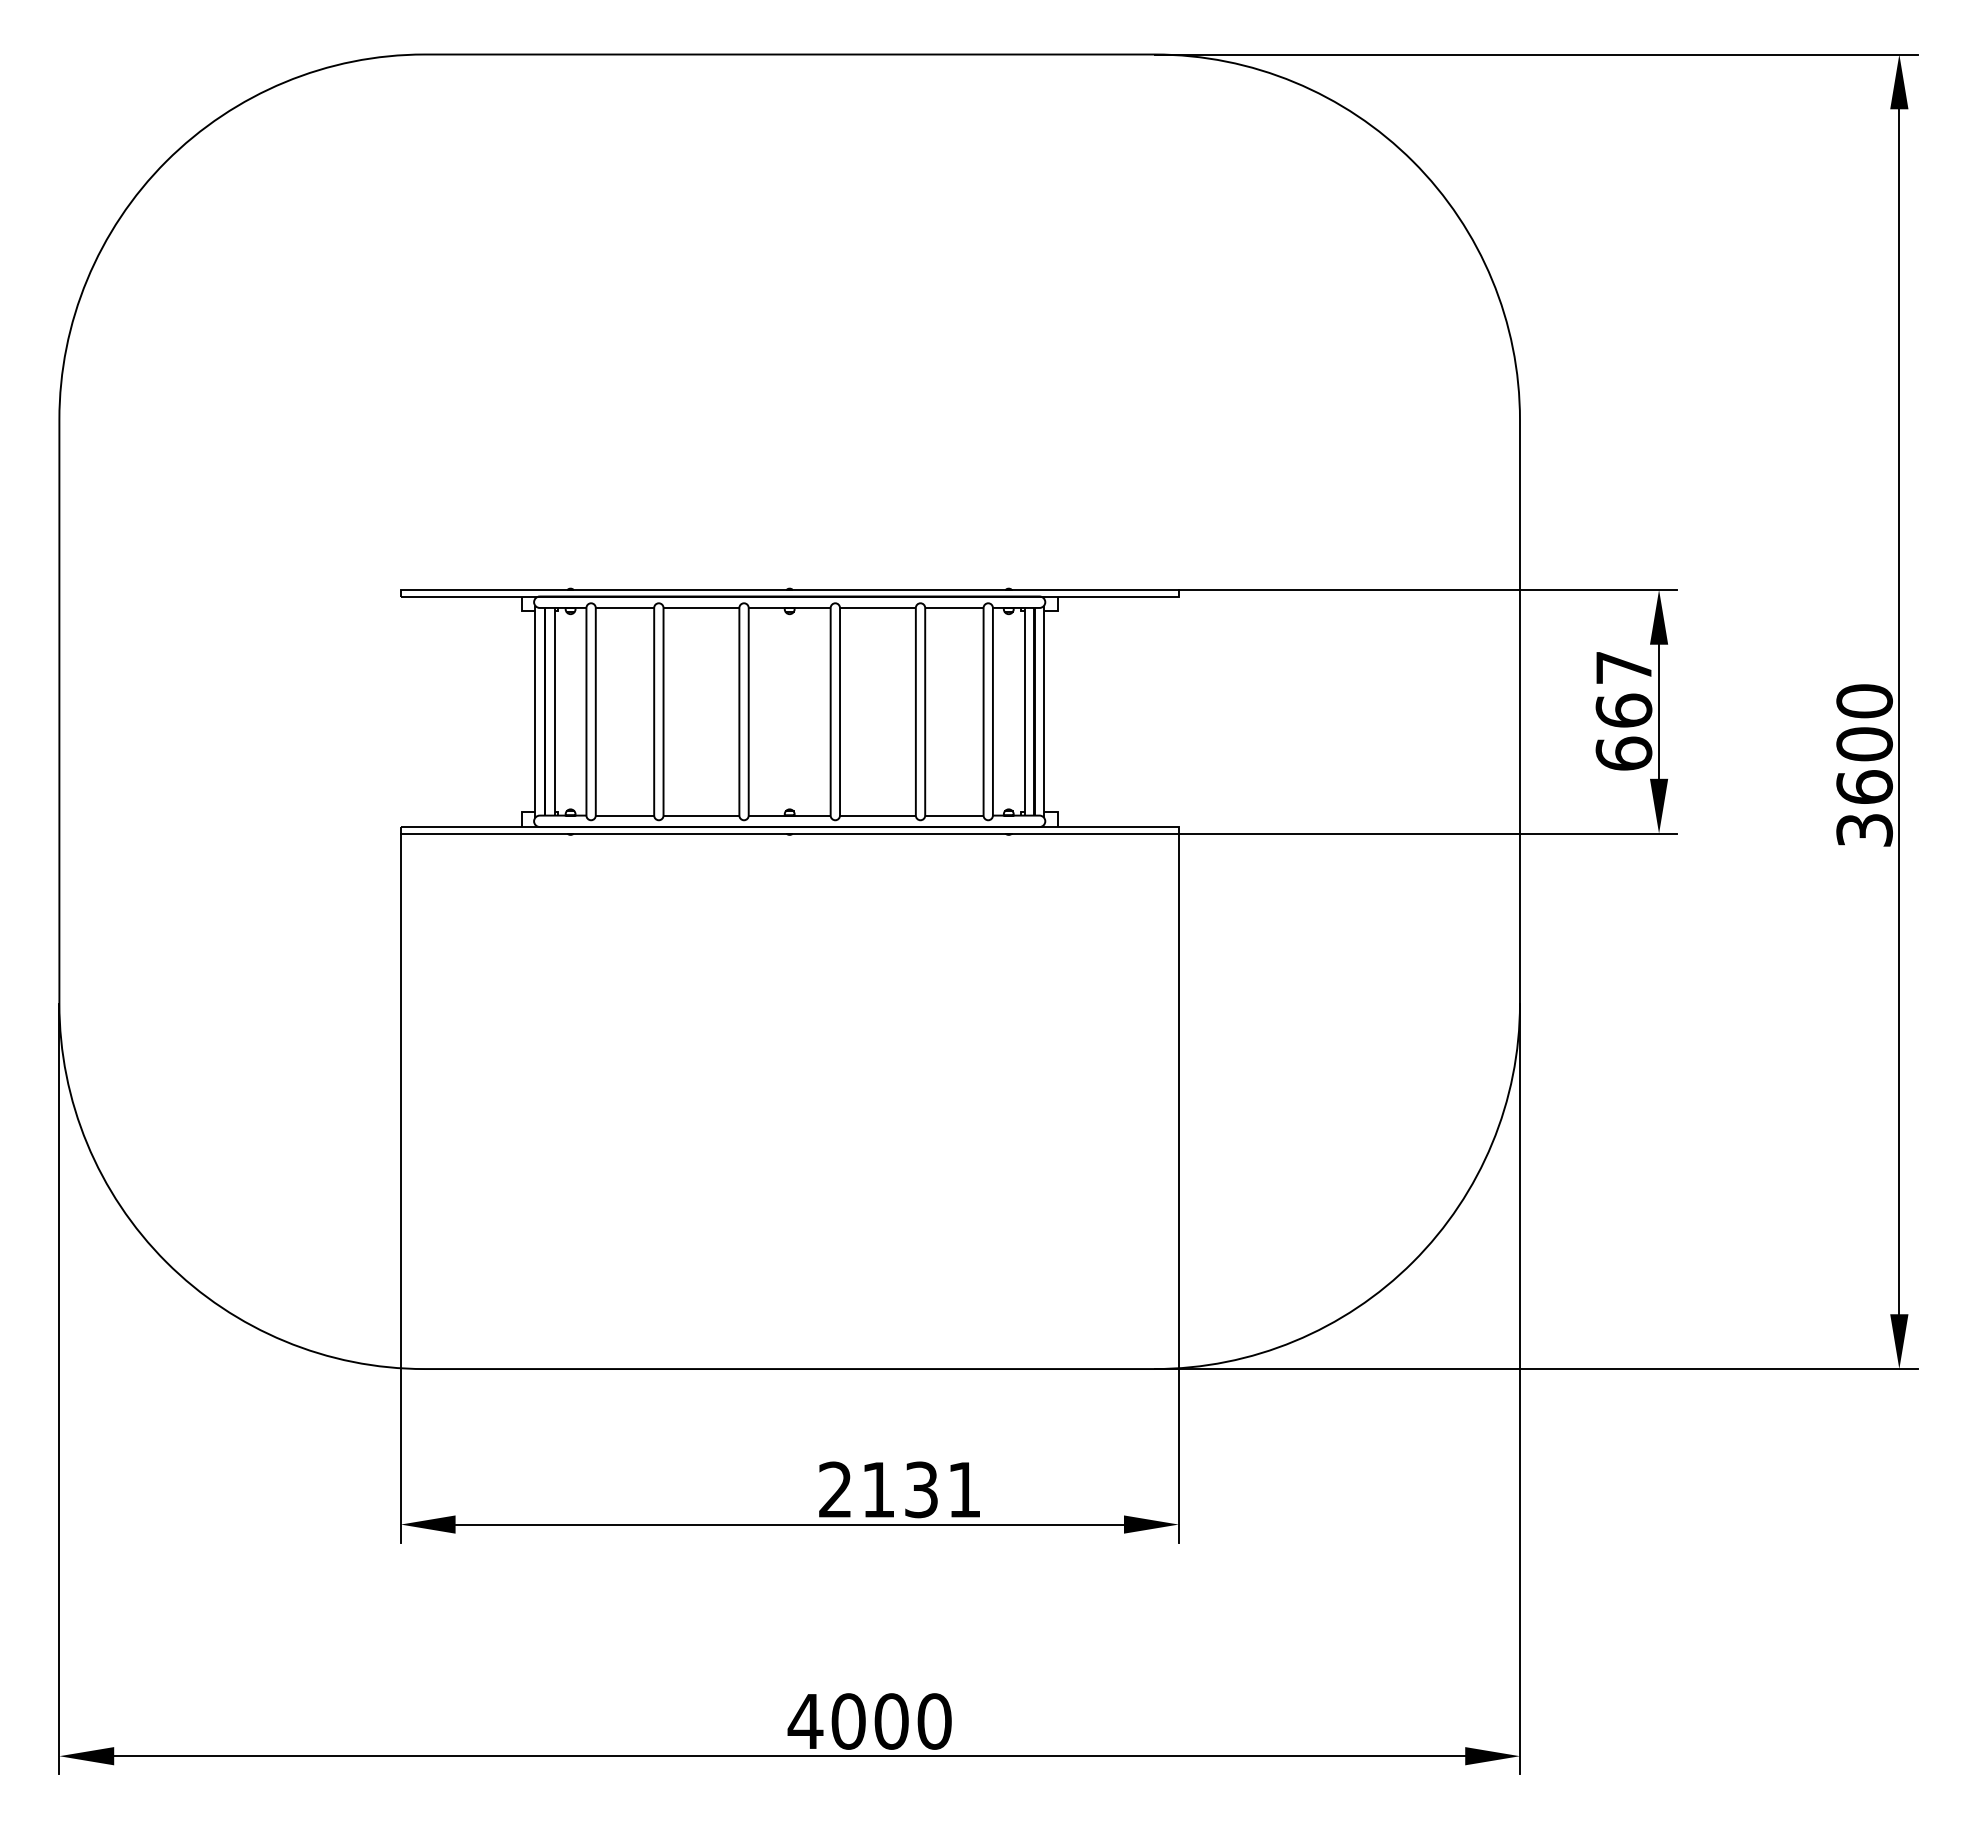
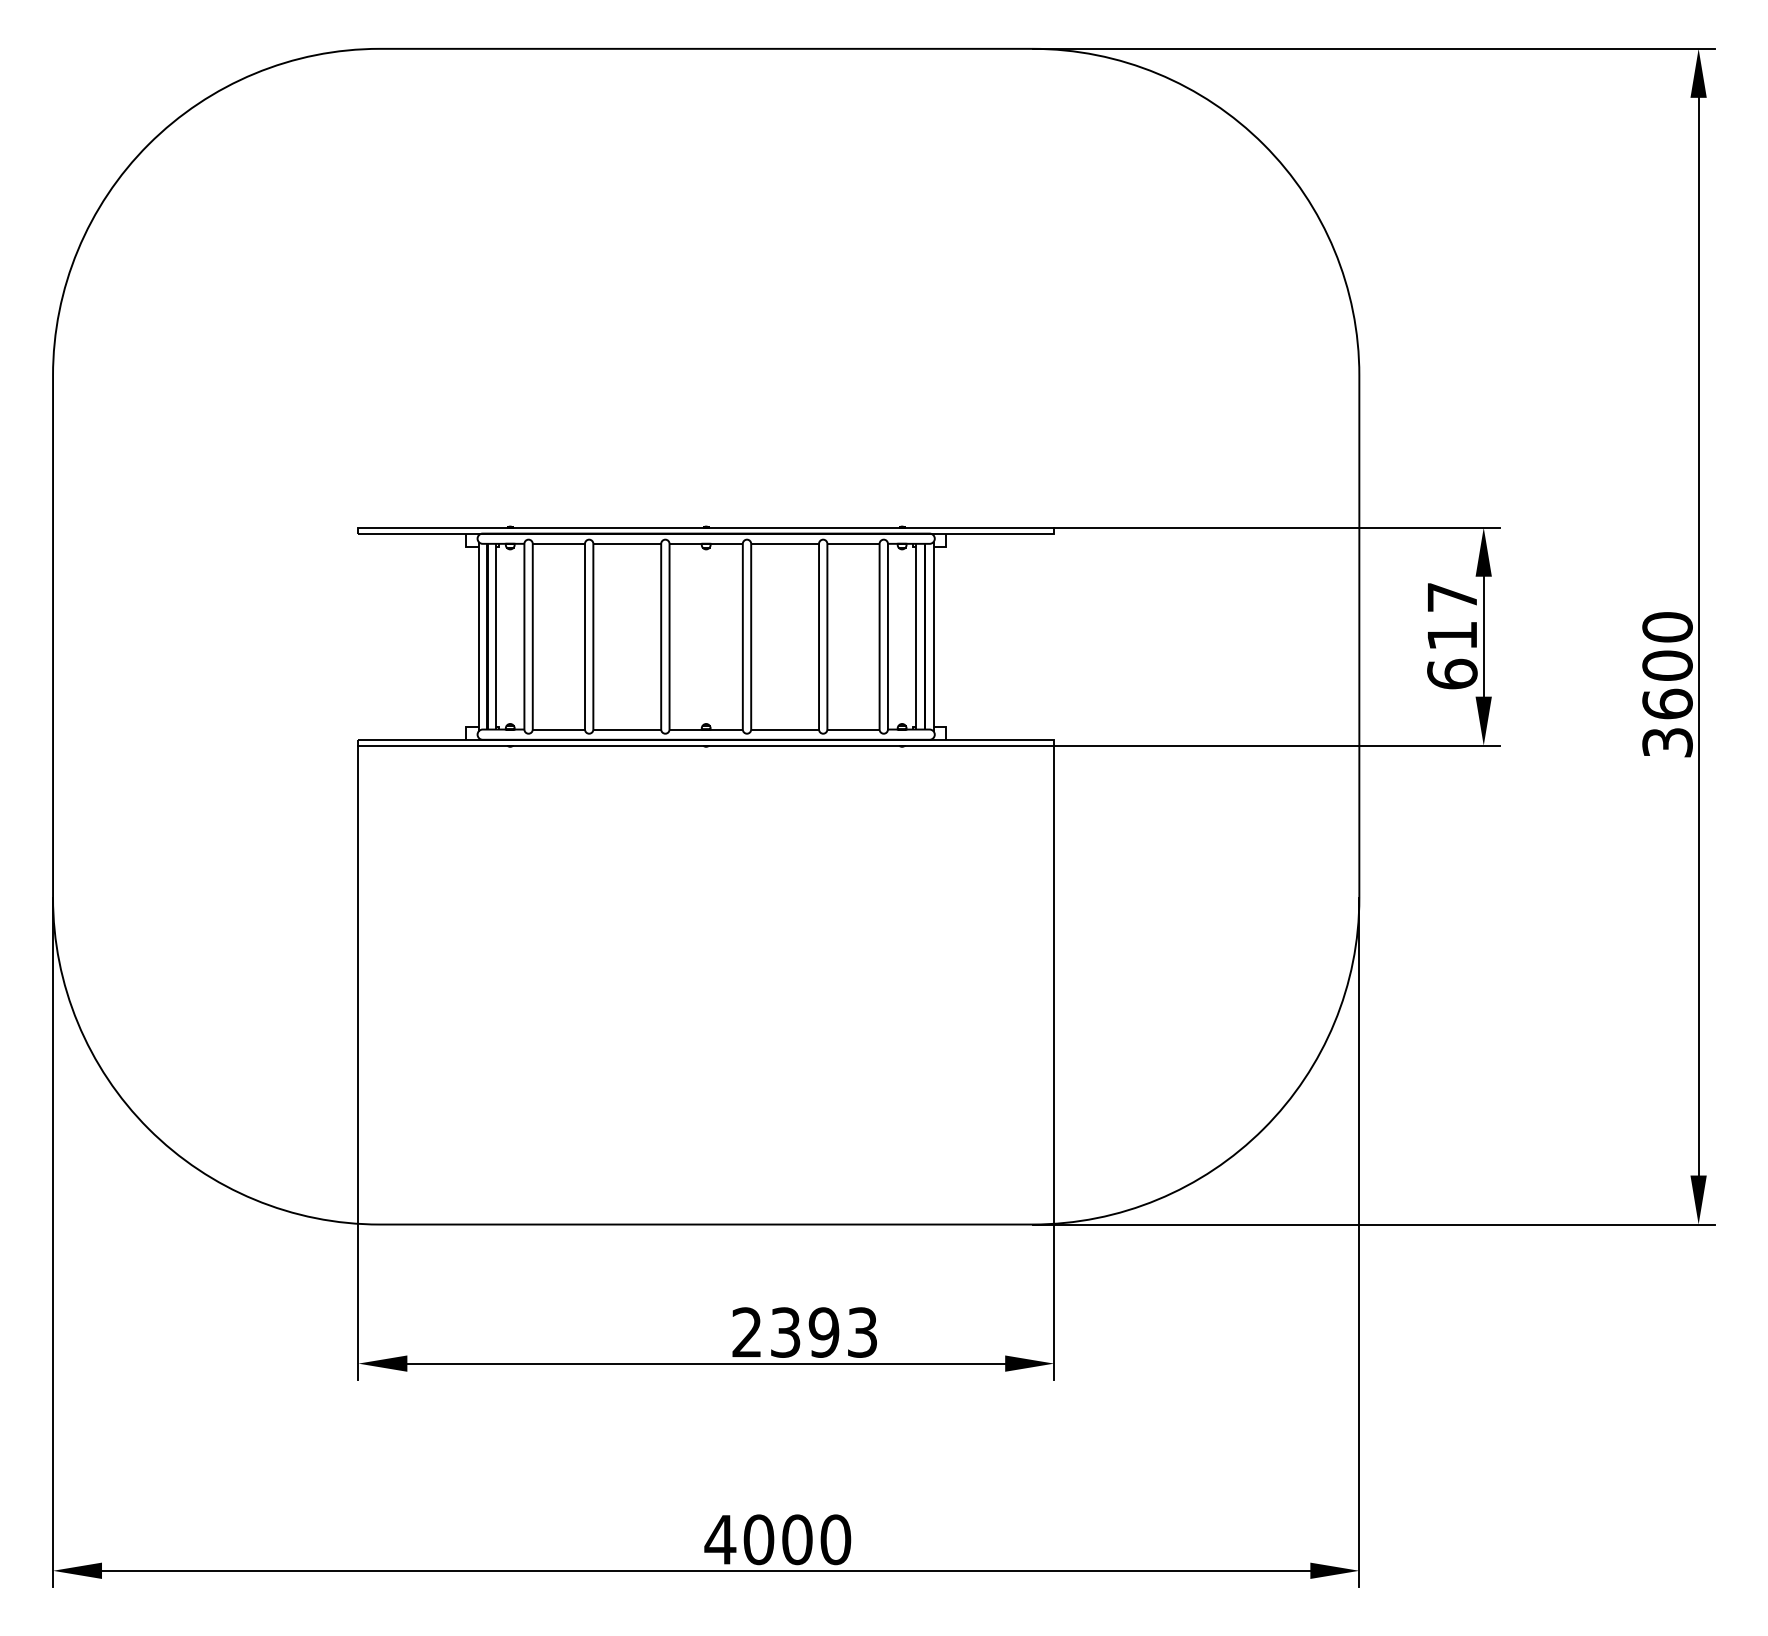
text: (1624, 710) -> (1452, 635), 667 -> 617
text: (920, 1489) -> (823, 1332), 2131 -> 2393

